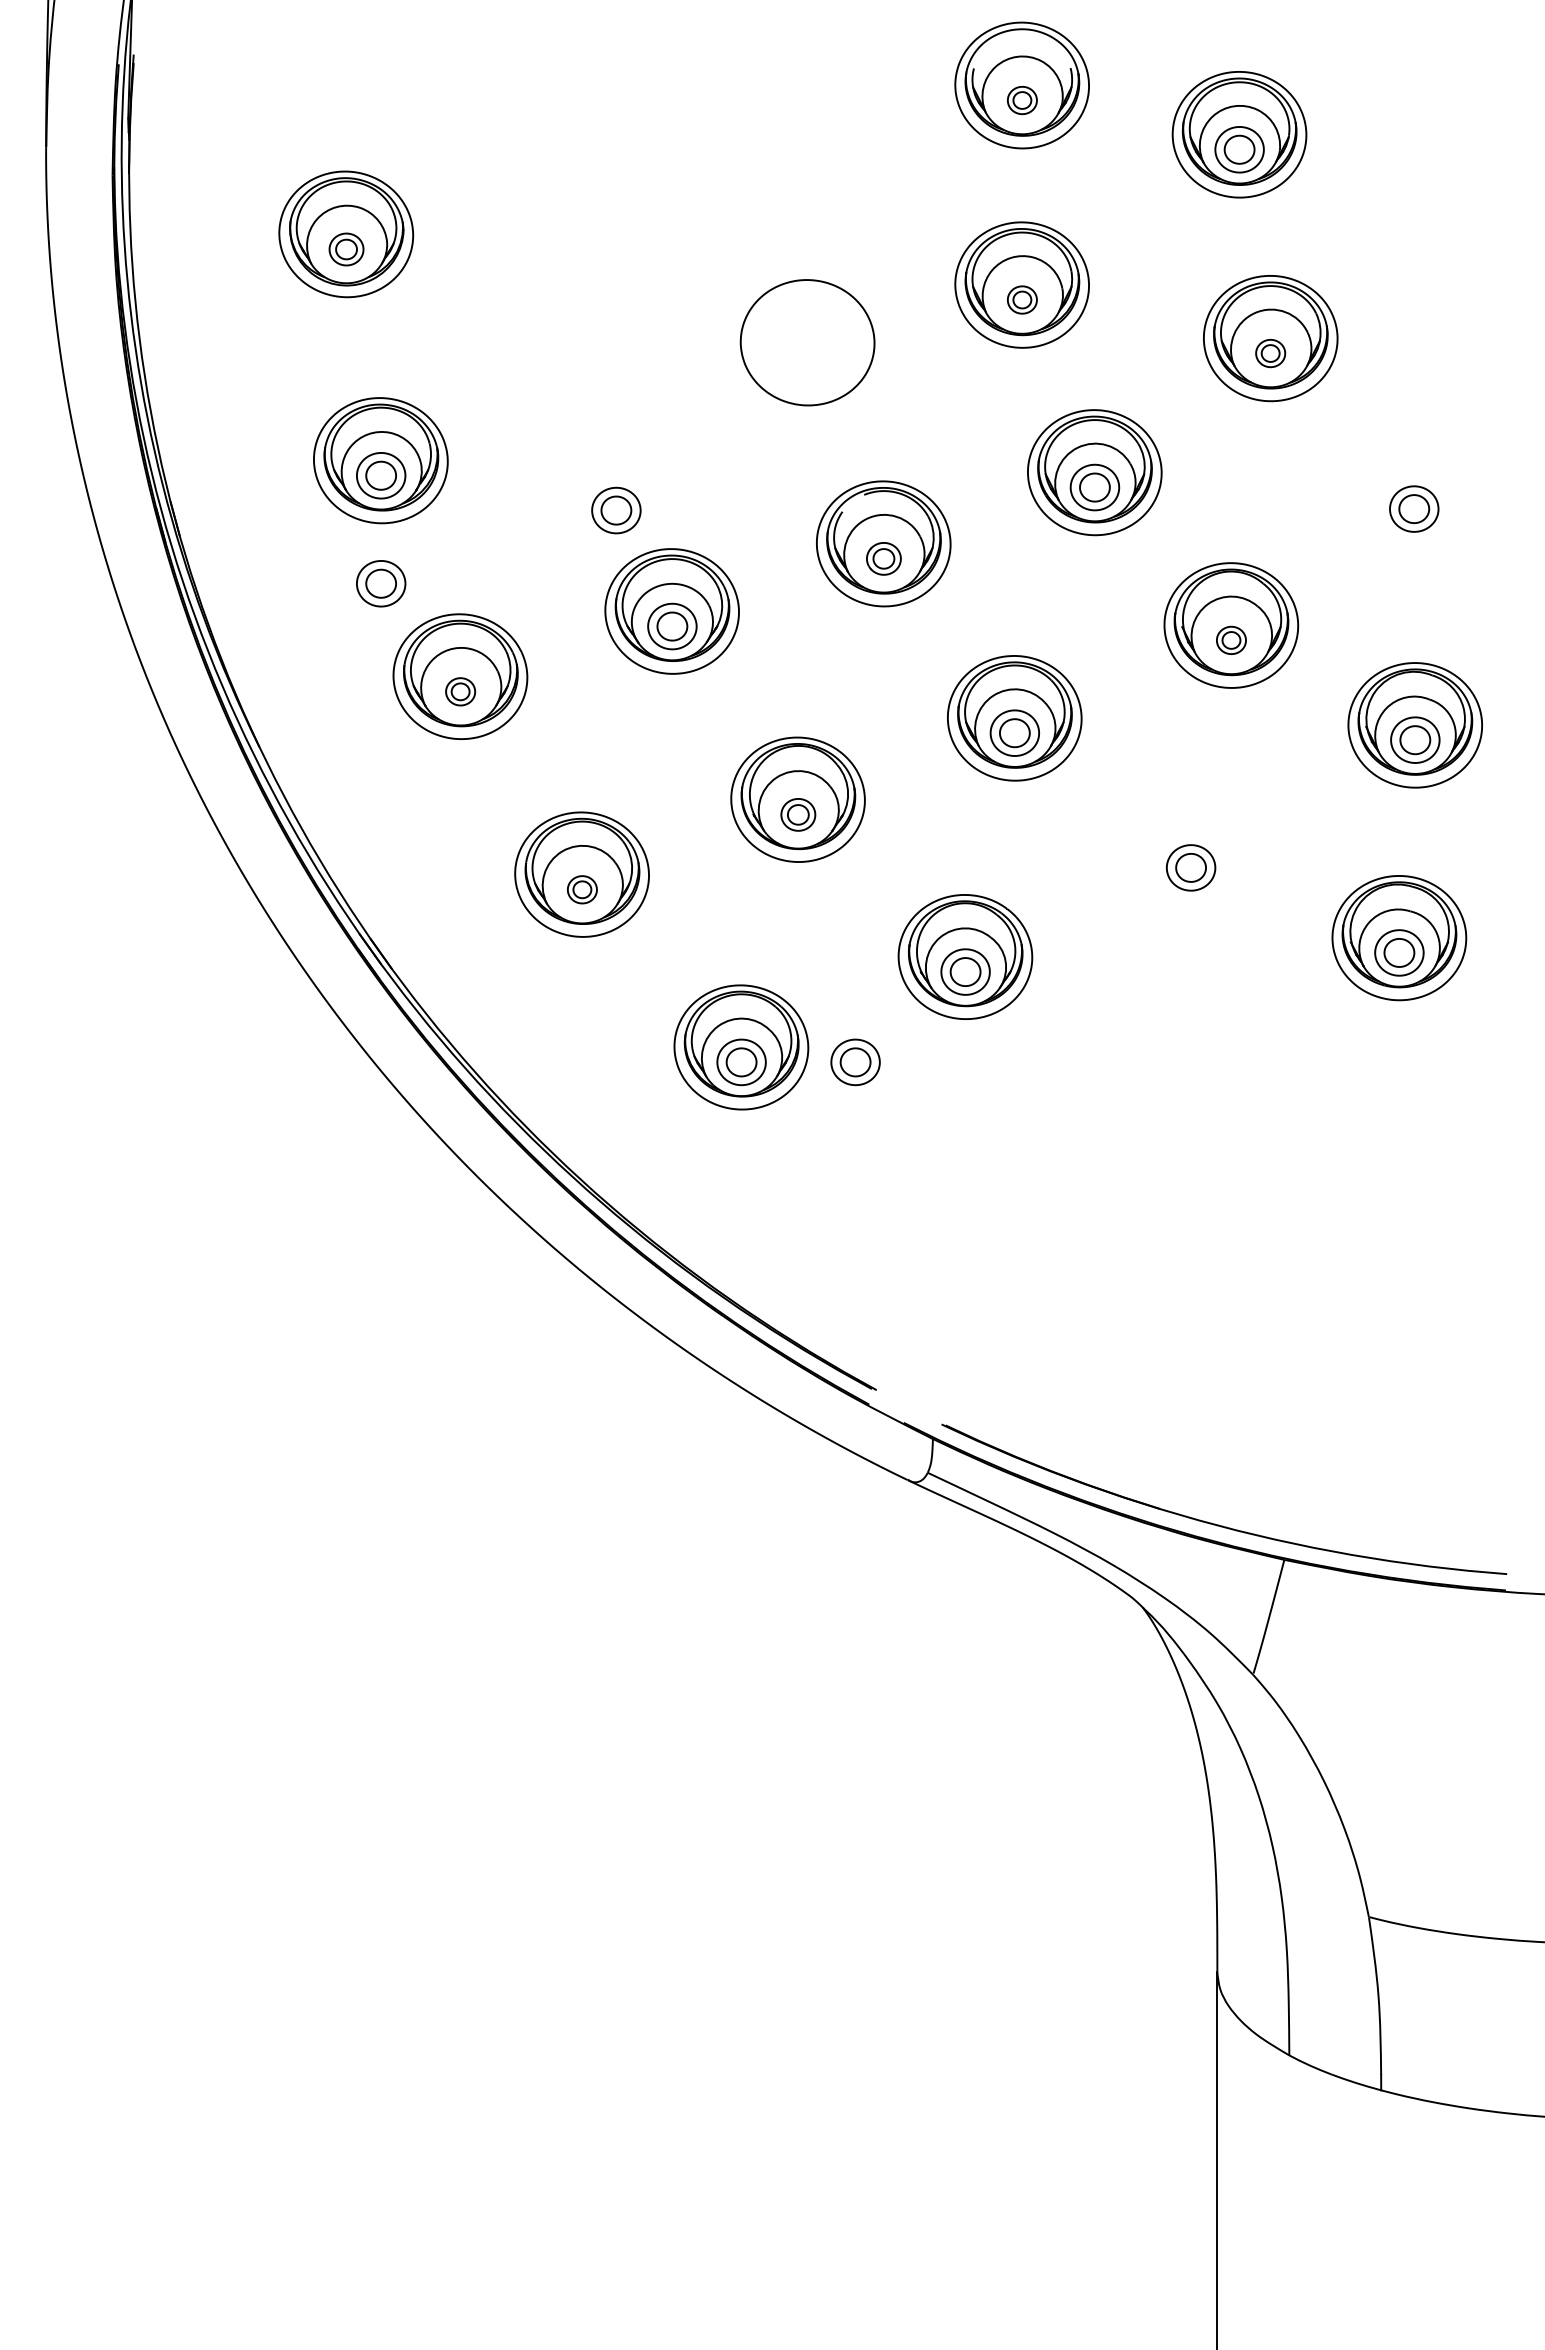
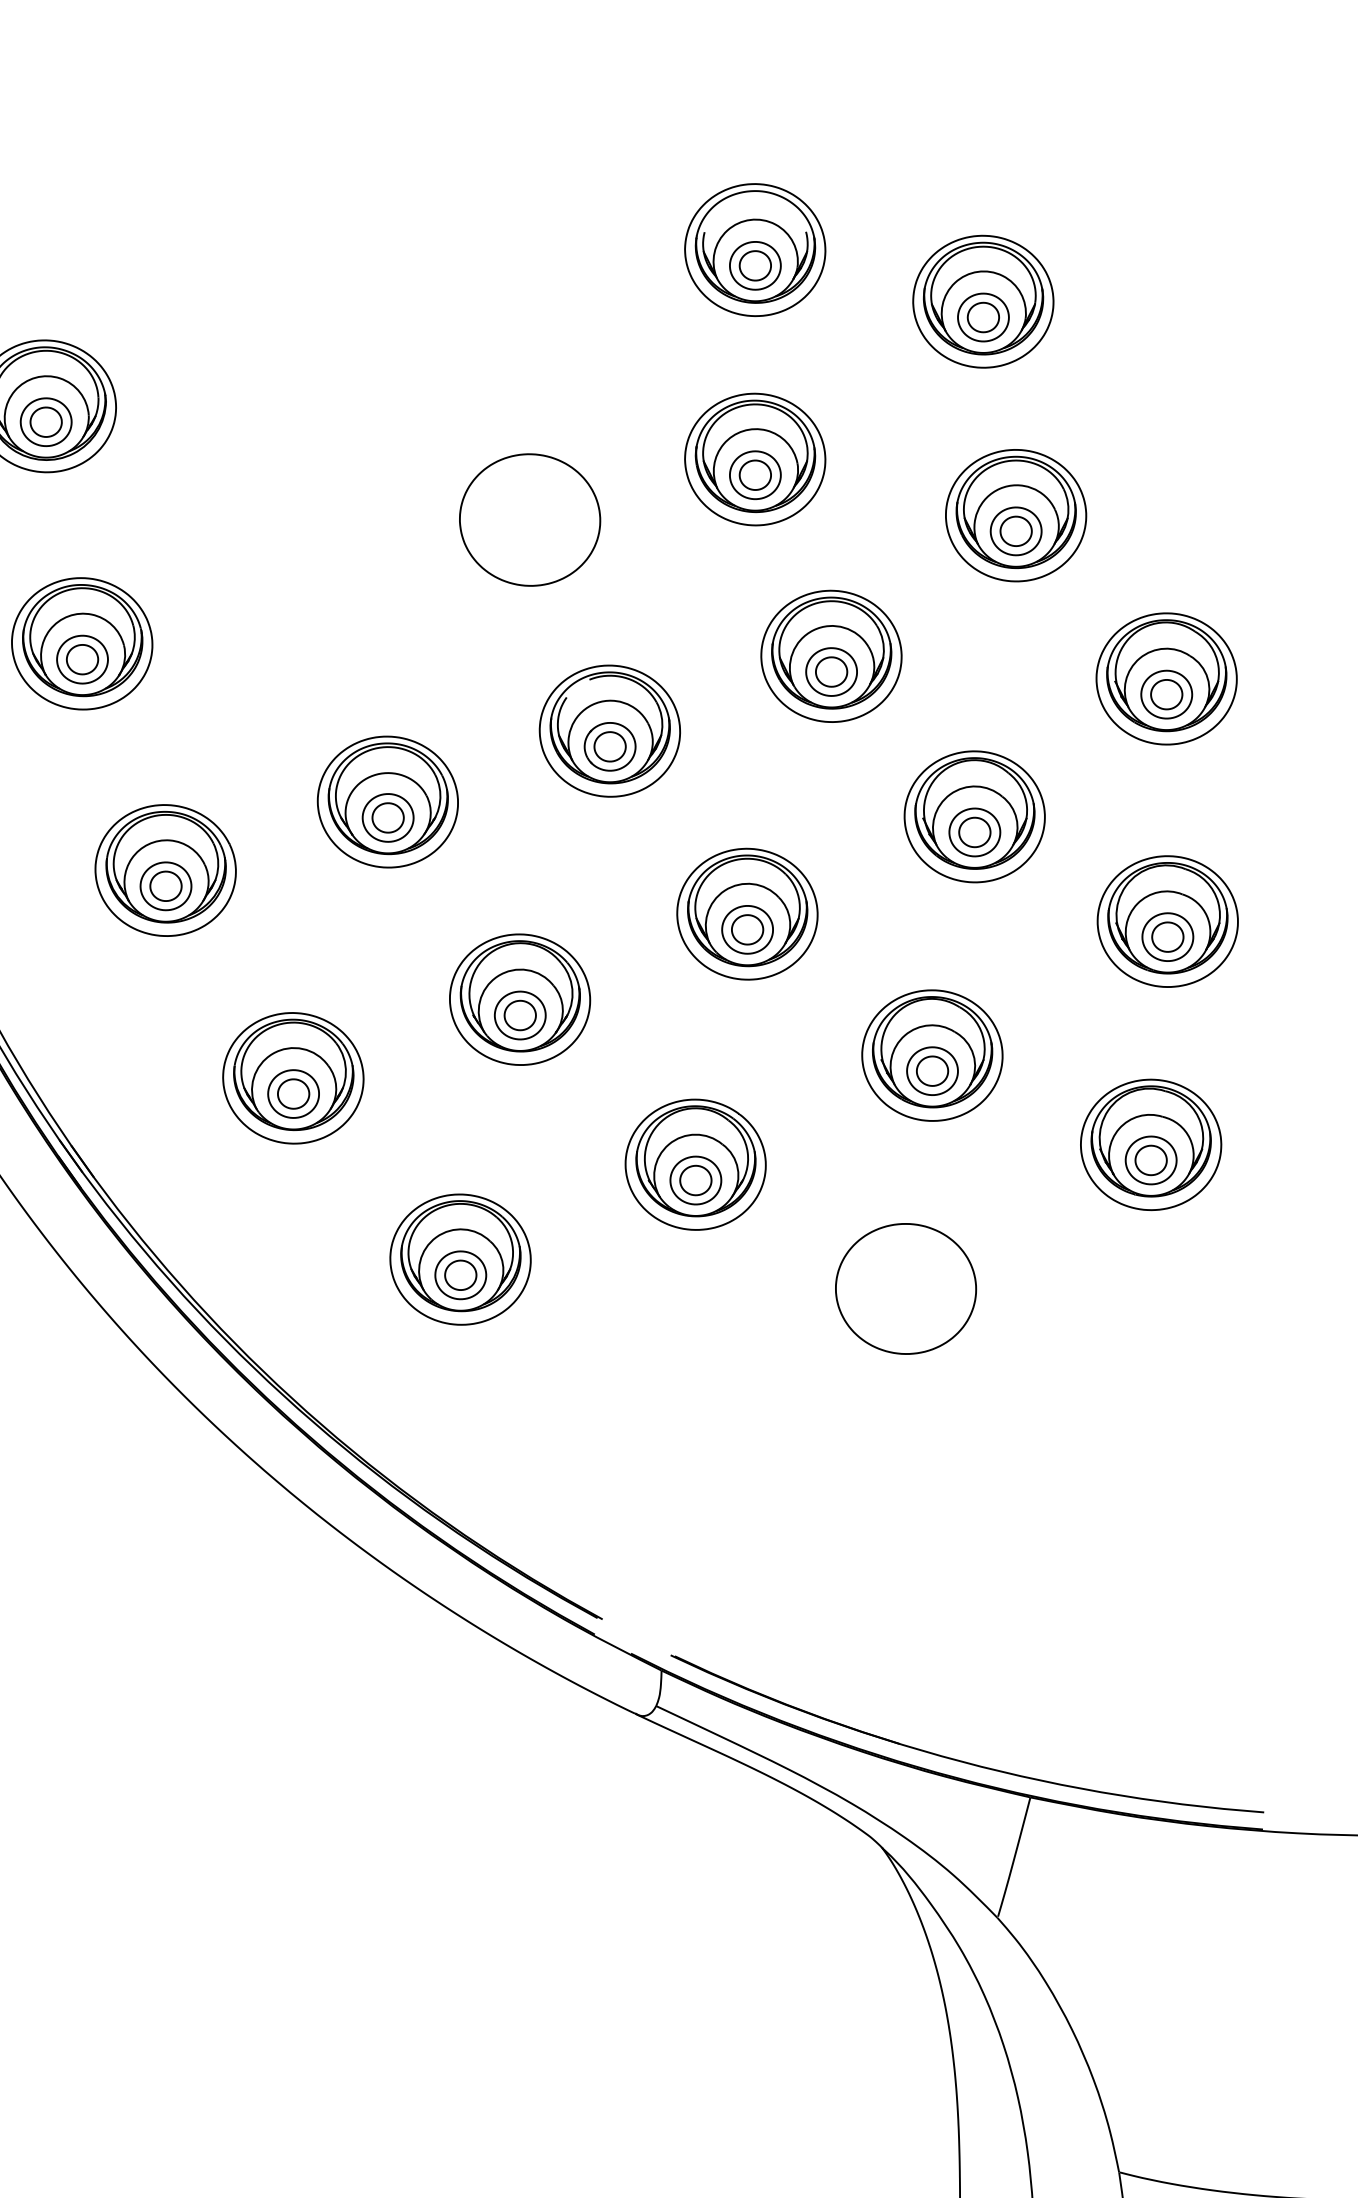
part: (1022, 100) -> (755, 265), size x1.67
part: (346, 249) -> (46, 422), size x1.43
part: (1022, 299) -> (755, 474), size x1.67
part: (1270, 353) -> (1015, 531), size x1.67
part: (1413, 493) -> (1165, 678), added
part: (616, 510) -> (329, 696), removed
part: (883, 558) -> (609, 746), size x1.43
part: (381, 583) -> (82, 772), removed
part: (1231, 640) -> (974, 832), size x1.67
part: (460, 691) -> (165, 886), size x1.67
part: (798, 814) -> (520, 1015), size x1.43
part: (1190, 853) -> (931, 1056), added
part: (582, 889) -> (293, 1093), size x1.67
part: (855, 1062) -> (580, 1275), removed
part: (1165, 1075) -> (905, 1289), added

